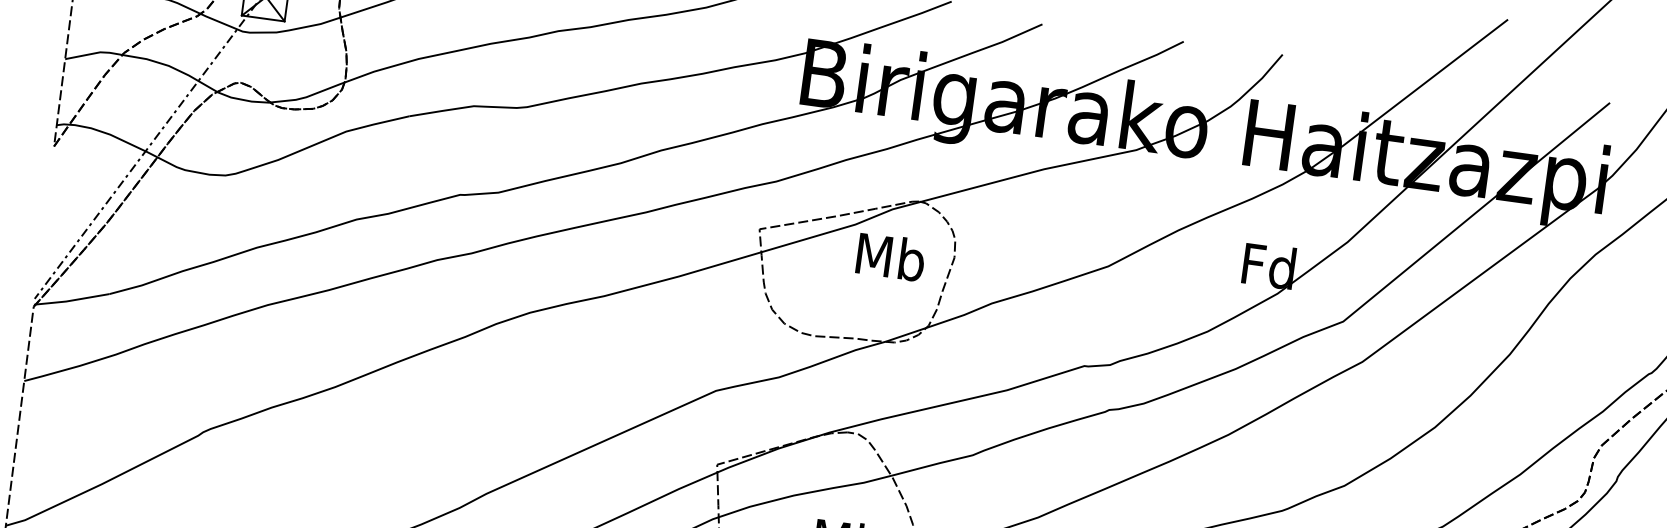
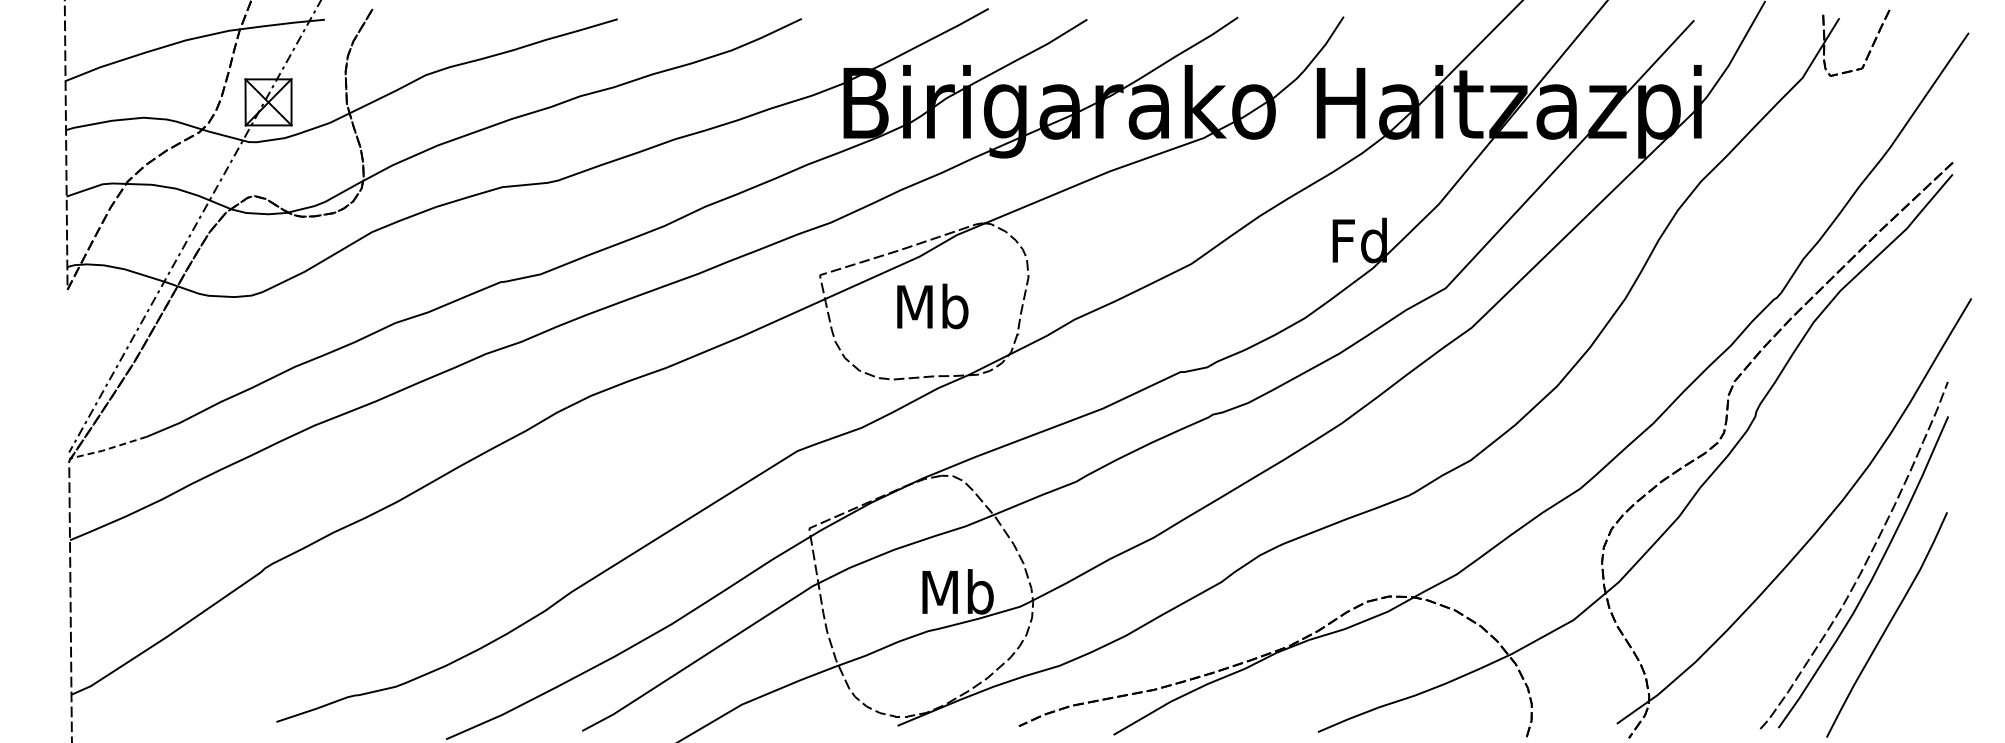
text: (890, 256) -> (932, 306), moved
line: (70, 300) -> (107, 449), solid -> dashed

